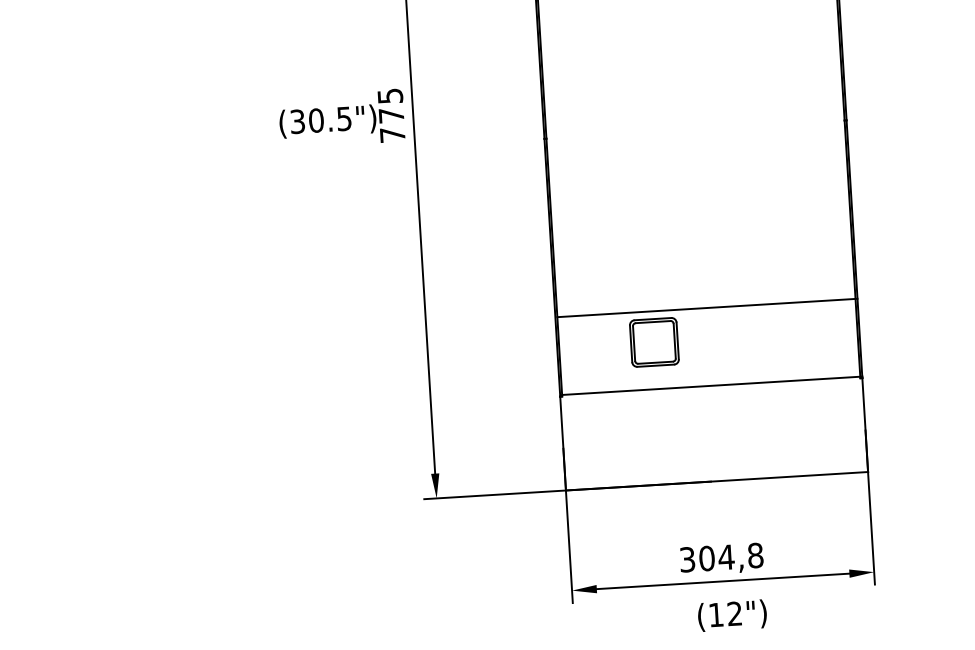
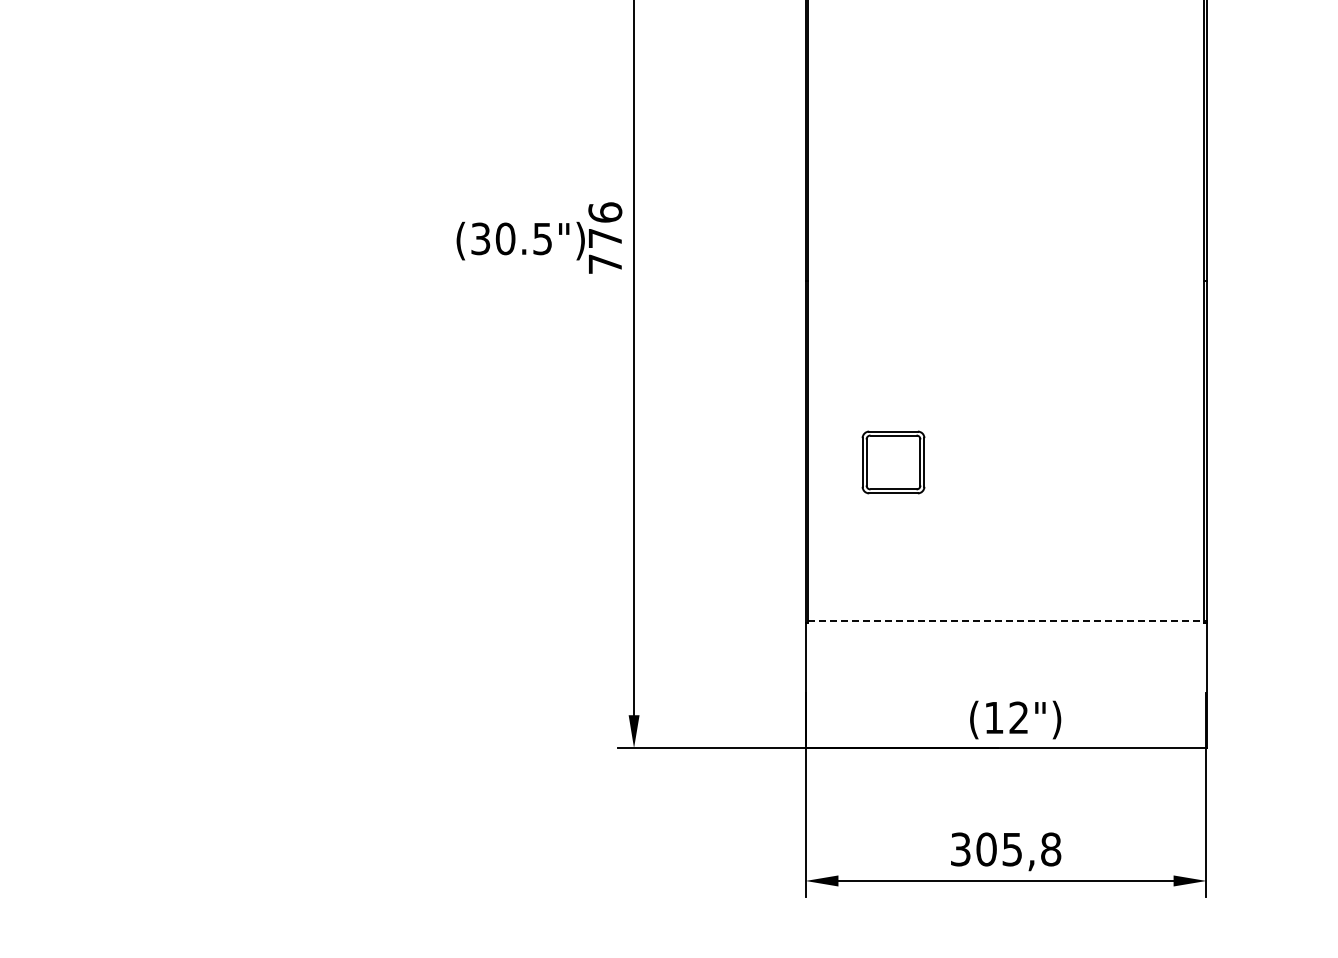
text: (390, 96) -> (605, 212), 775 -> 776
line: (707, 308) -> (1007, 518), removed
part: (654, 342) -> (893, 462), moved
line: (712, 385) -> (1007, 621), solid -> dashed
text: (726, 557) -> (1012, 849), 304,8 -> 305,8
text: (732, 615) -> (1015, 719), moved

